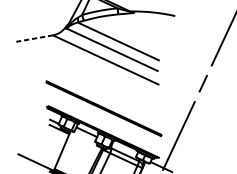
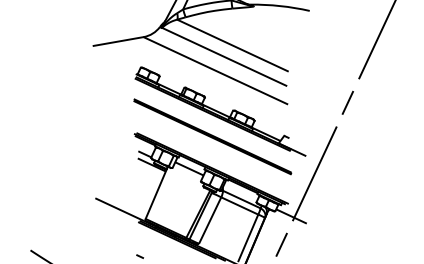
line: (34, 38) -> (118, 41), dashed -> solid
part: (109, 90) -> (220, 111), added

